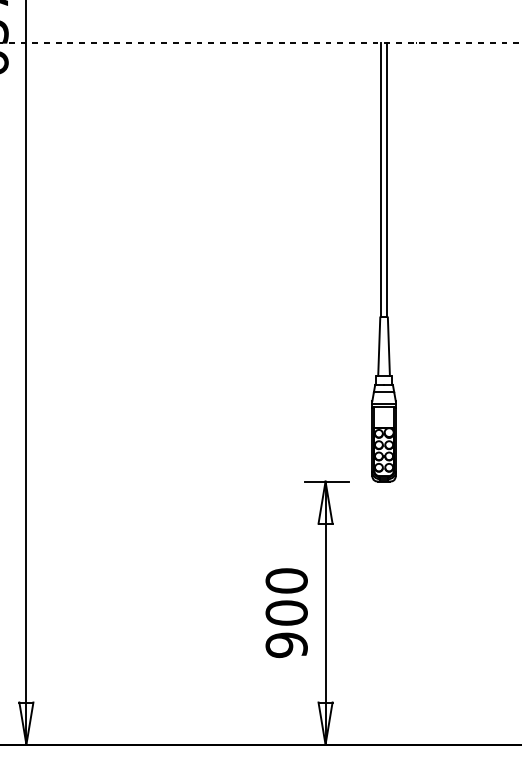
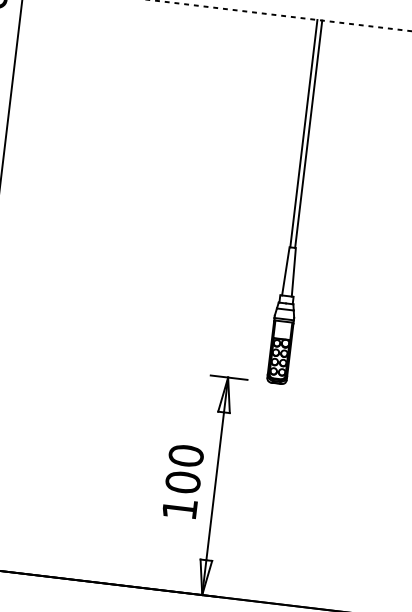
text: (286, 645) -> (179, 509), 900 -> 100

